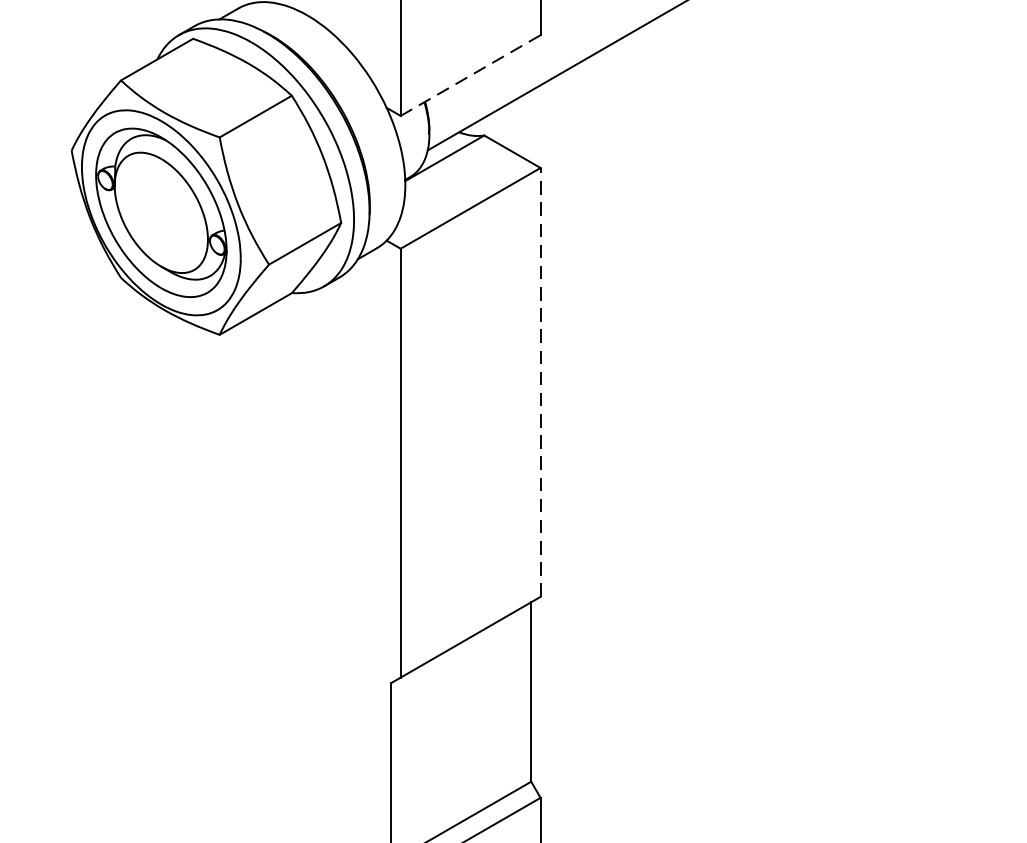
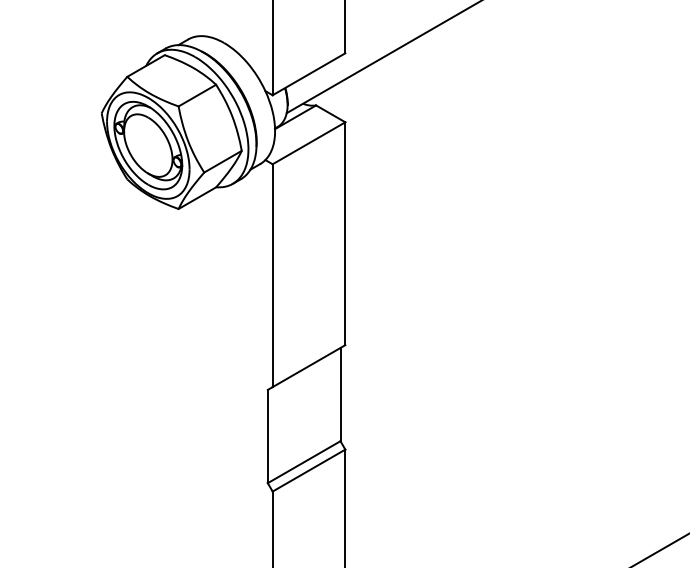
line: (471, 75) -> (309, 74), dashed -> solid
line: (540, 381) -> (345, 233), dashed -> solid

